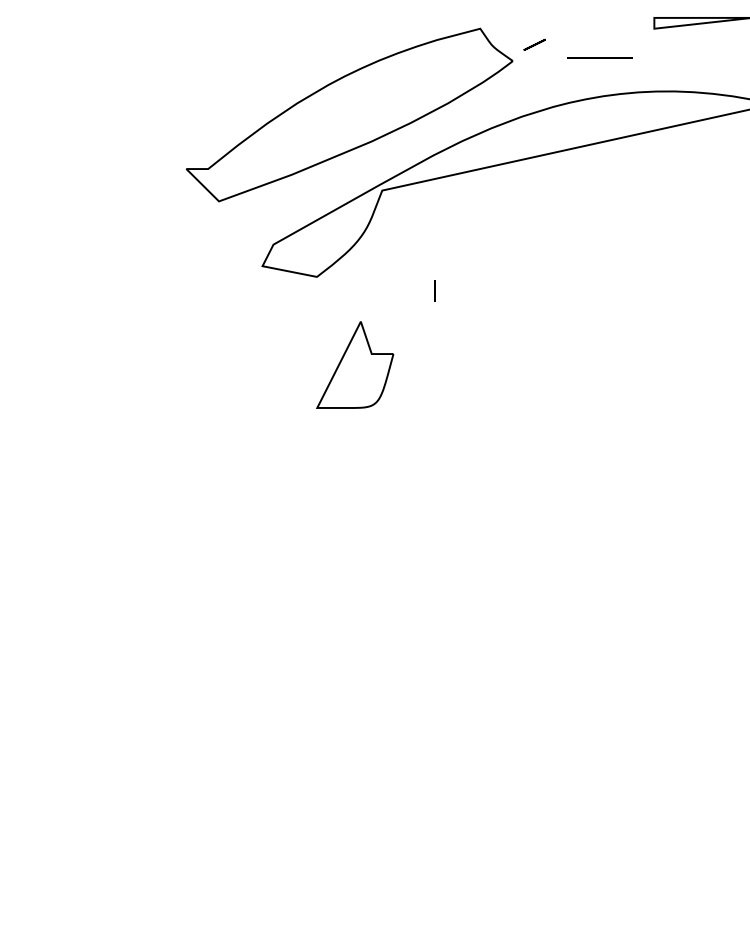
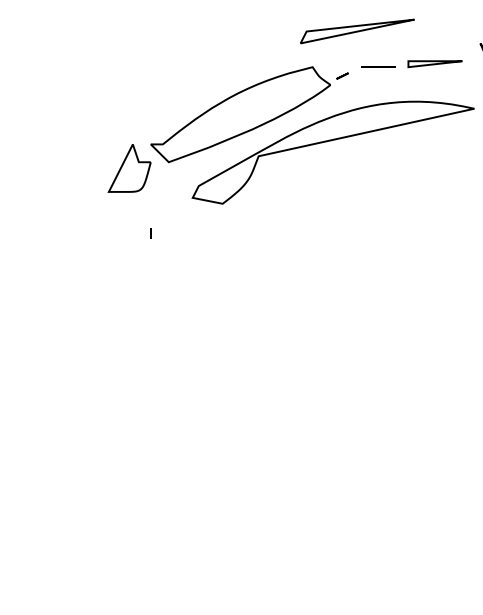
line: (599, 56) -> (378, 66), moved
part: (434, 290) -> (150, 233), moved
part: (354, 365) -> (129, 168), moved

